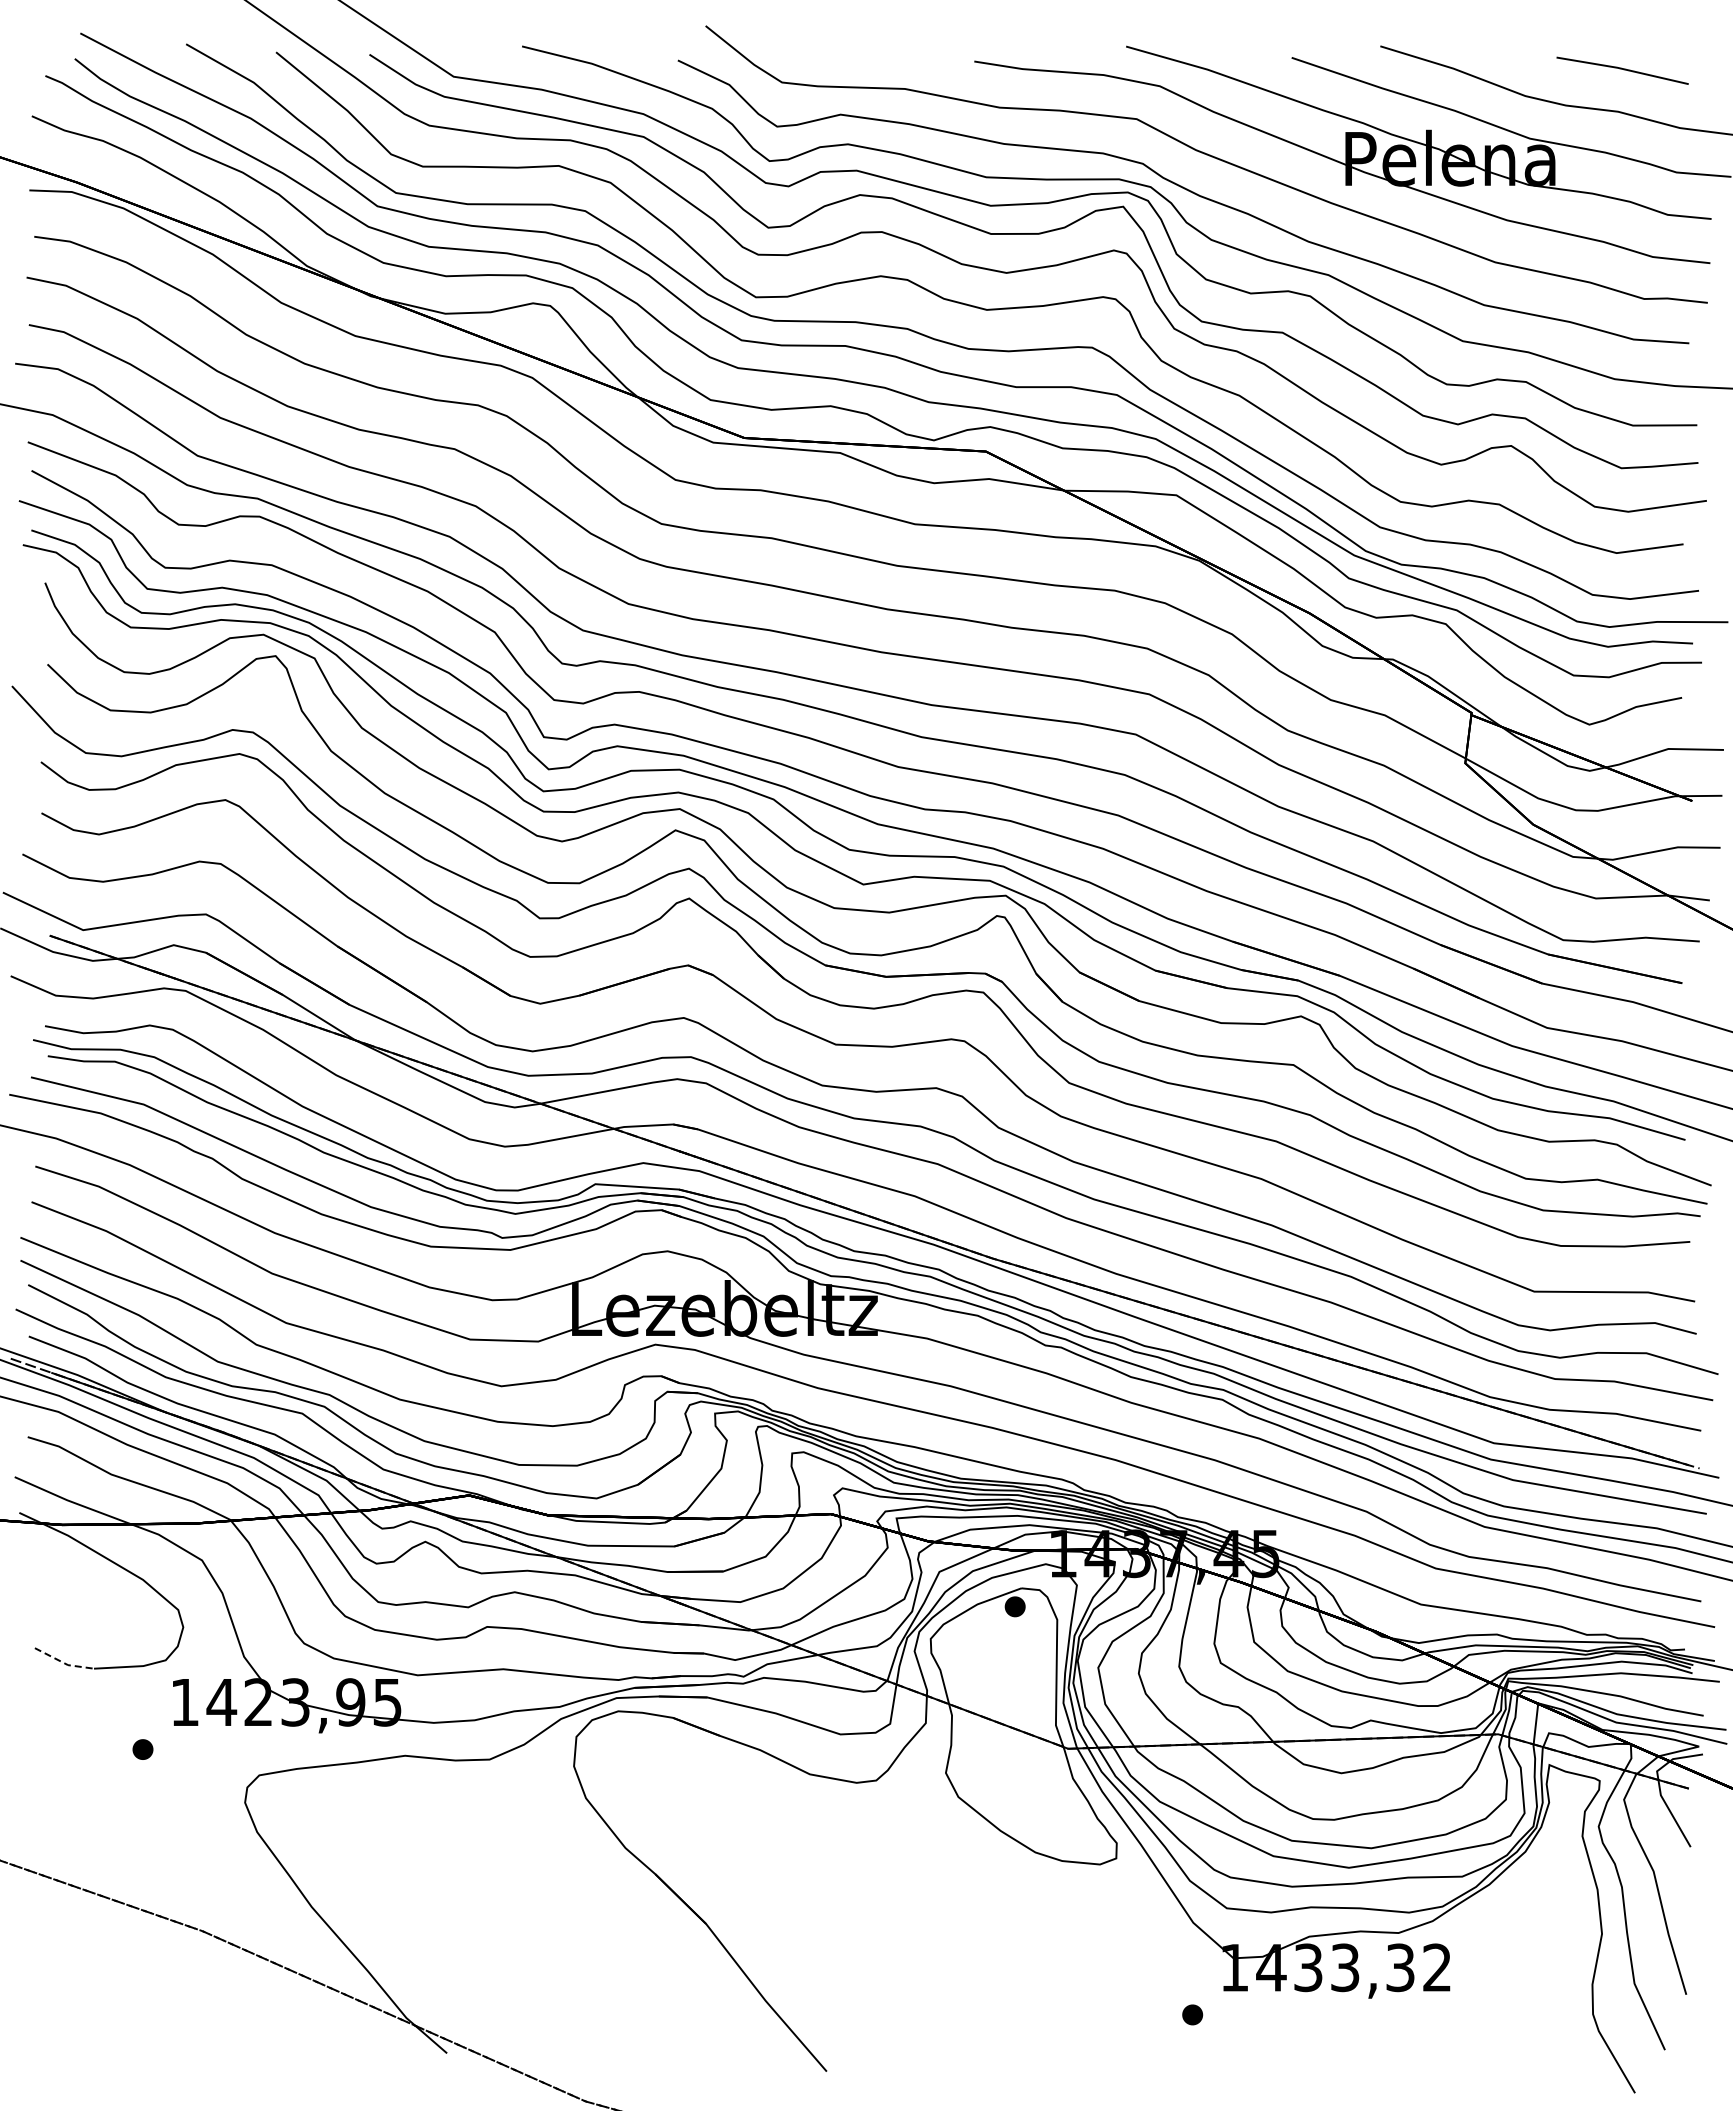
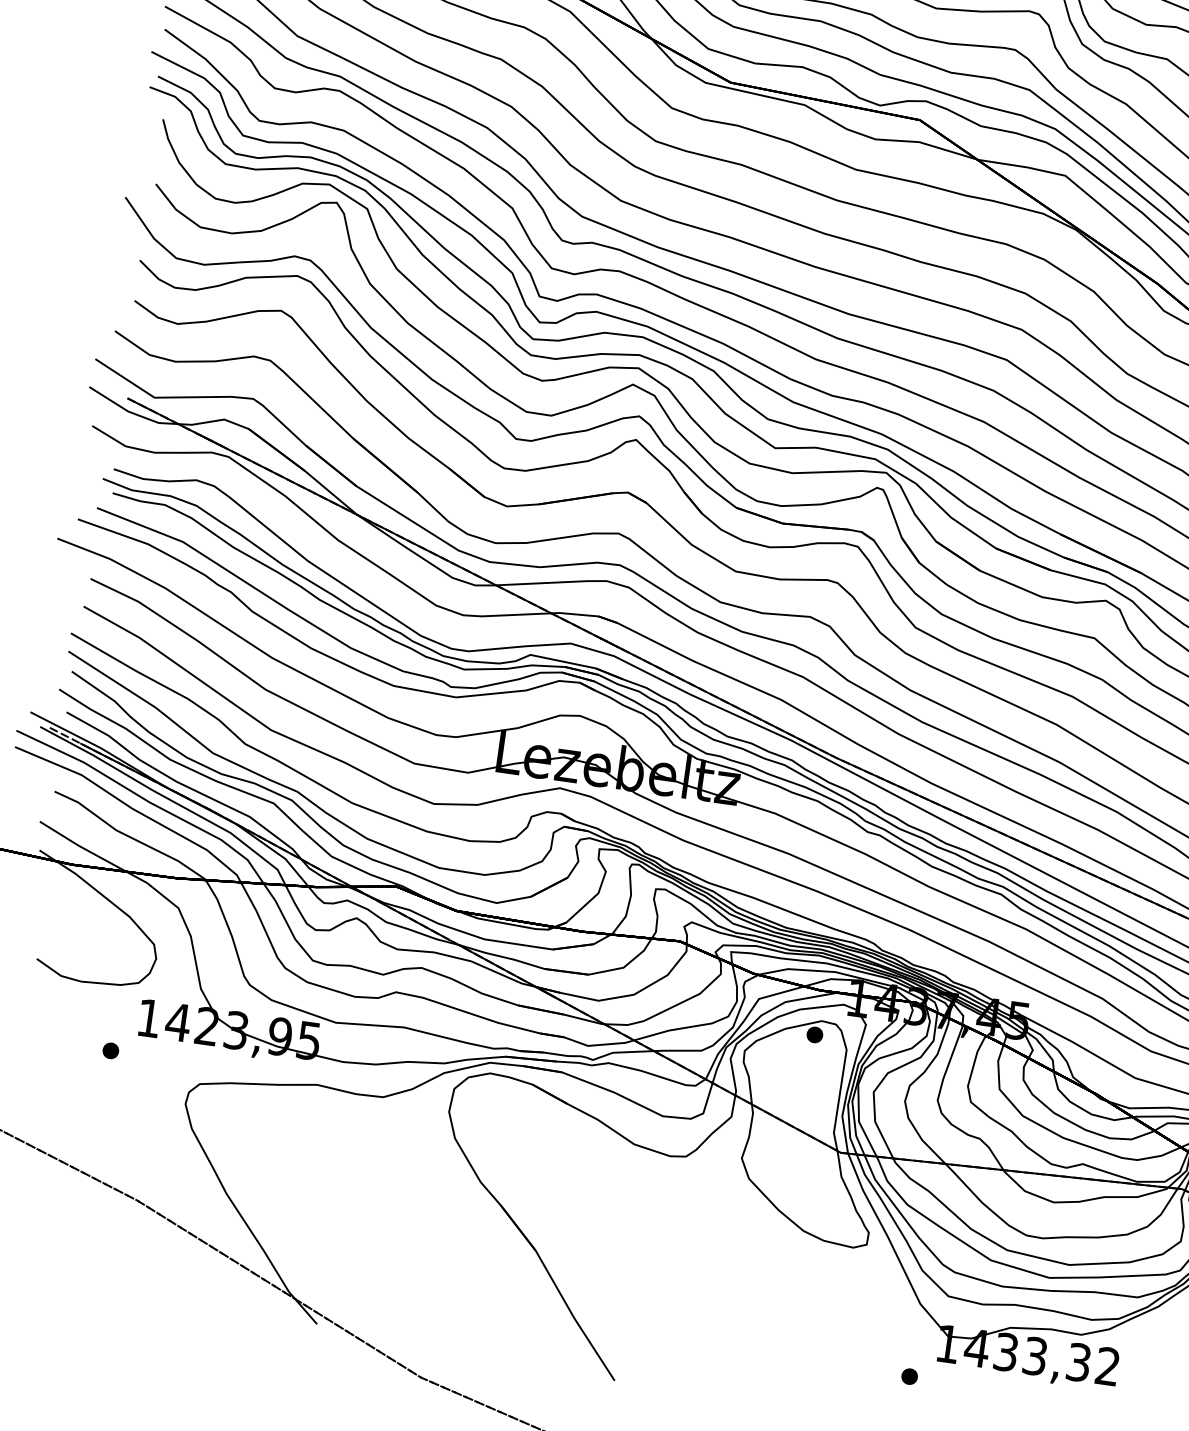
line: (63, 1662) -> (57, 973), dashed -> solid

